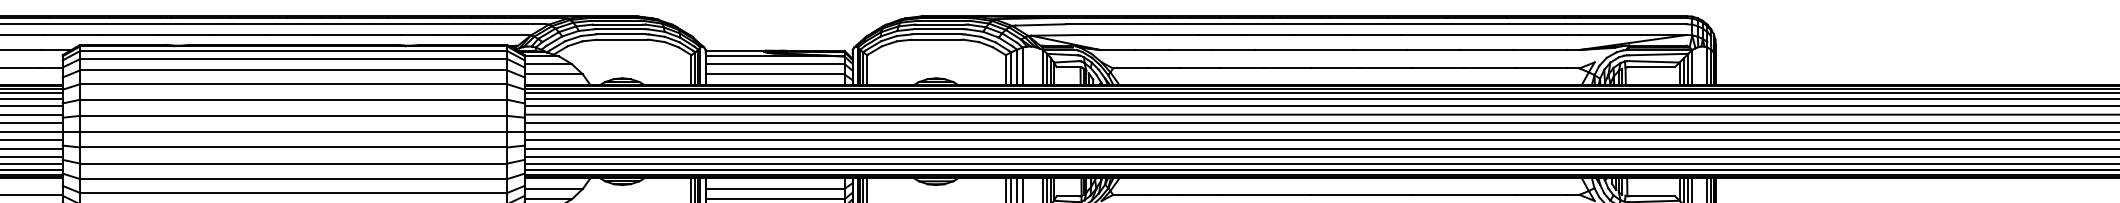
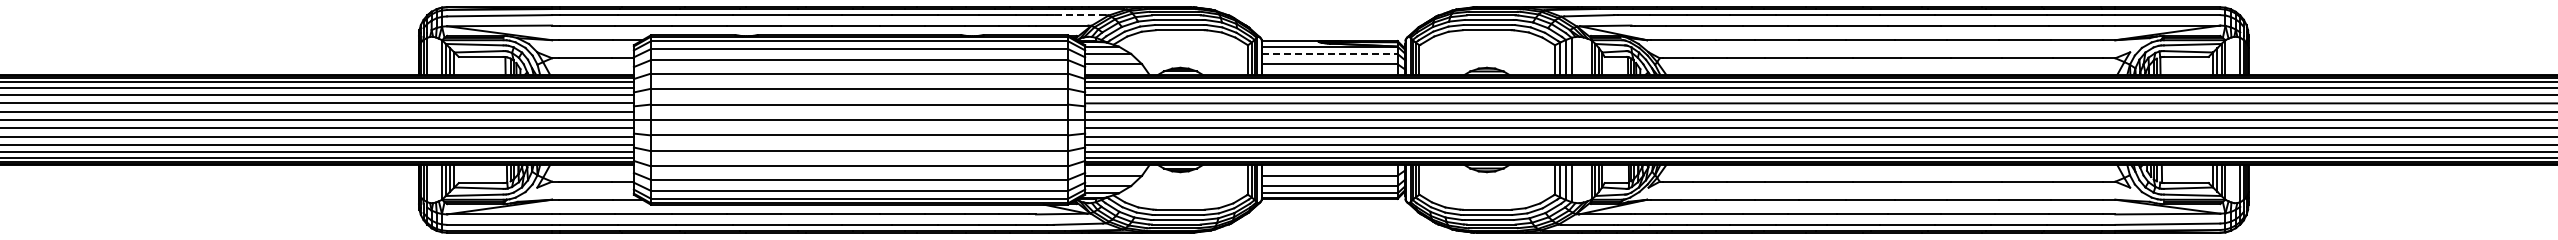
line: (518, 24) -> (1079, 15), solid -> dashed
line: (774, 63) -> (1329, 53), solid -> dashed

